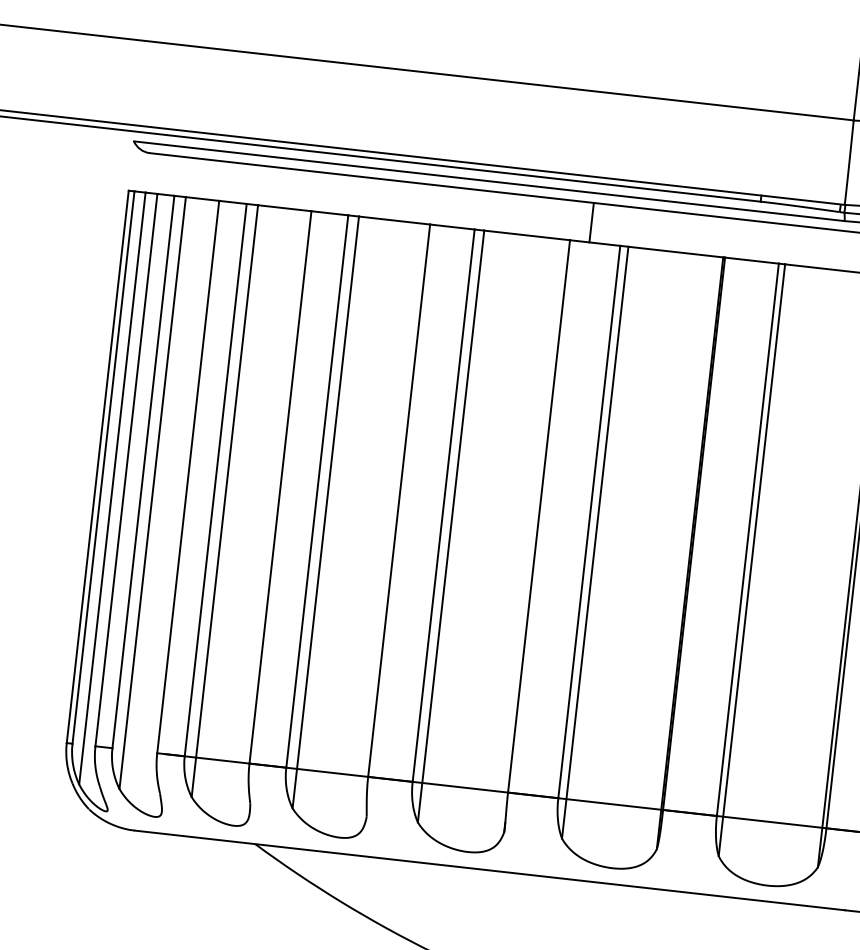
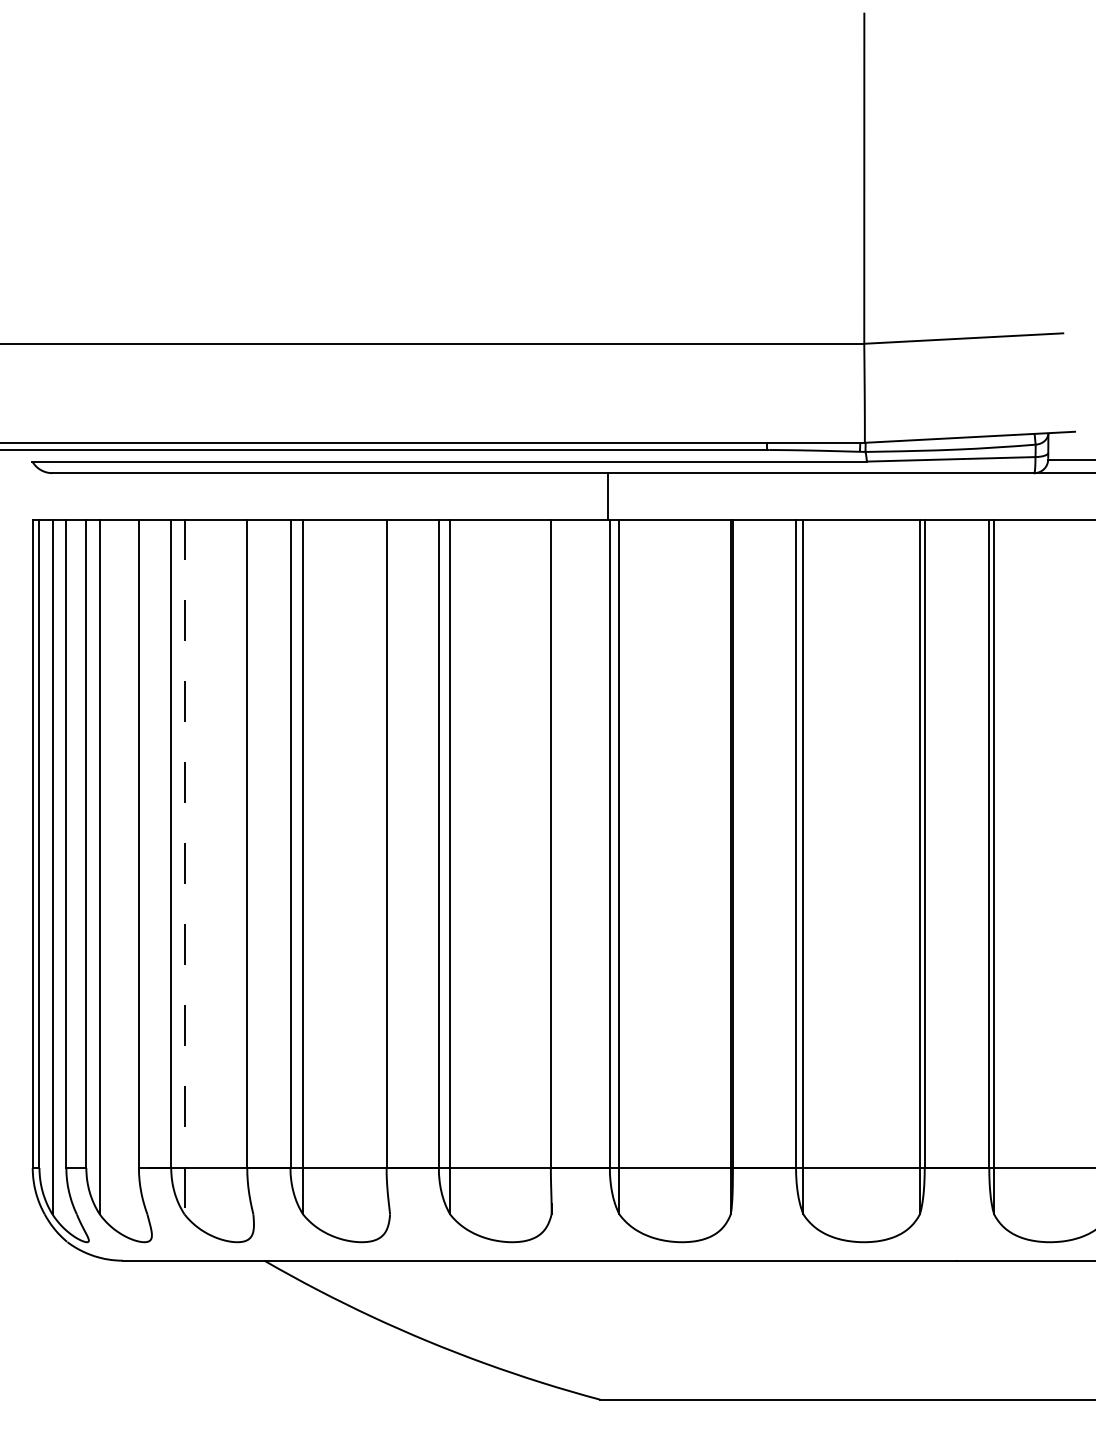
line: (591, 222) -> (607, 496), moved
line: (224, 501) -> (184, 867), solid -> dashed

